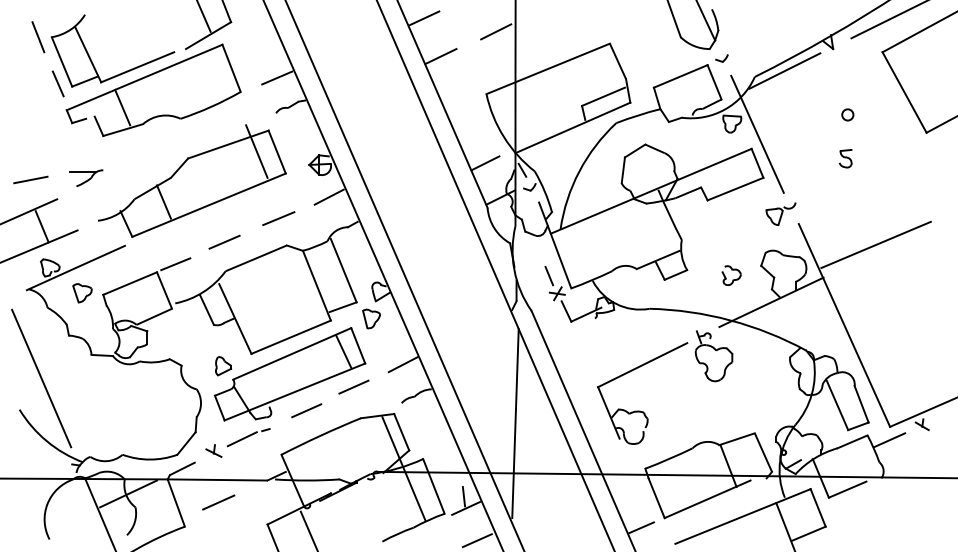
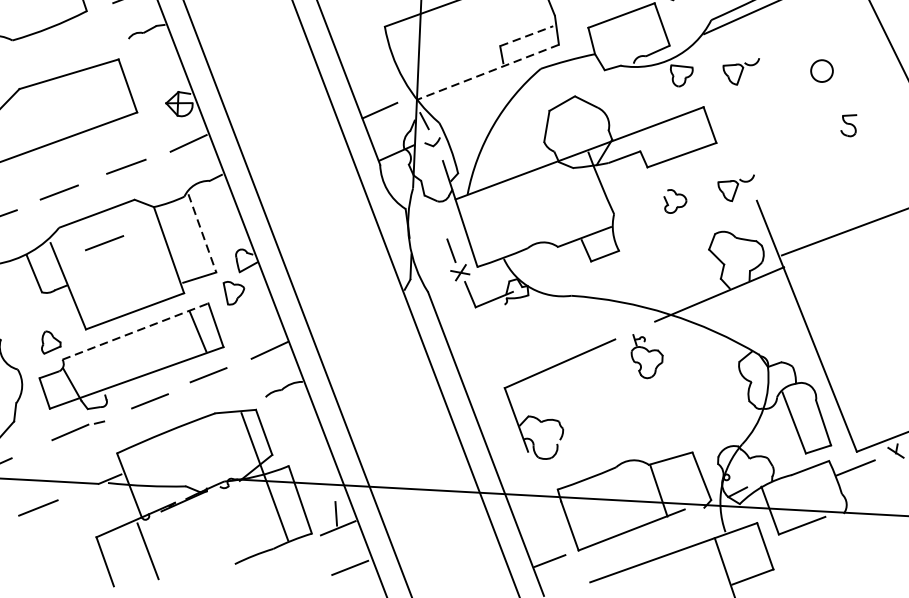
line: (603, 96) -> (526, 35), solid -> dashed
circle: (847, 114) -> (821, 70), size x1.6
part: (780, 117) -> (740, 70), added
line: (572, 127) -> (487, 71), solid -> dashed
line: (757, 133) -> (711, 88), removed
line: (256, 151) -> (102, 84), removed
part: (845, 158) -> (848, 125), moved
line: (343, 271) -> (202, 234), solid -> dashed
part: (731, 275) -> (675, 201), moved
line: (263, 281) -> (104, 242), added
line: (292, 353) -> (135, 331), solid -> dashed
part: (713, 356) -> (646, 357), size x0.7
line: (515, 423) -> (402, 427), removed
part: (213, 450) -> (34, 444), removed

